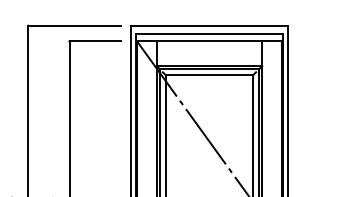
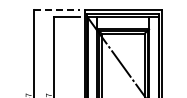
line: (73, 25) -> (56, 9), solid -> dashed

